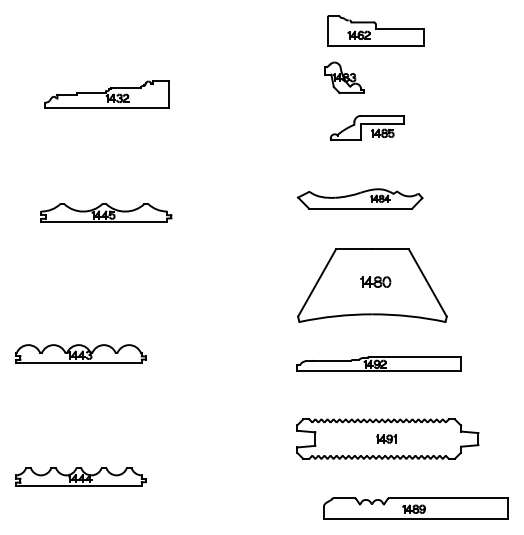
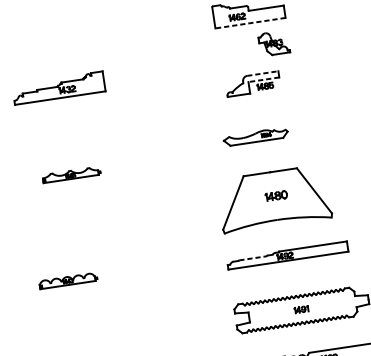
line: (375, 46) -> (250, 23), solid -> dashed
part: (344, 77) -> (274, 43), moved
line: (382, 115) -> (262, 73), solid -> dashed
line: (381, 124) -> (263, 79), solid -> dashed
part: (360, 198) -> (255, 136), size x0.7
part: (106, 212) -> (71, 174), size x0.6
part: (80, 353) -> (67, 280), size x0.6
line: (332, 360) -> (253, 258), solid -> dashed

